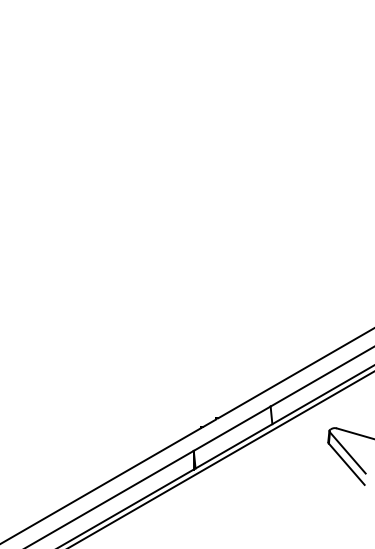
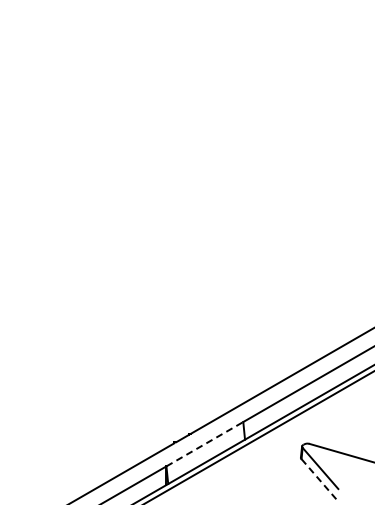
line: (232, 428) -> (205, 443), solid -> dashed
line: (347, 464) -> (320, 479), solid -> dashed

